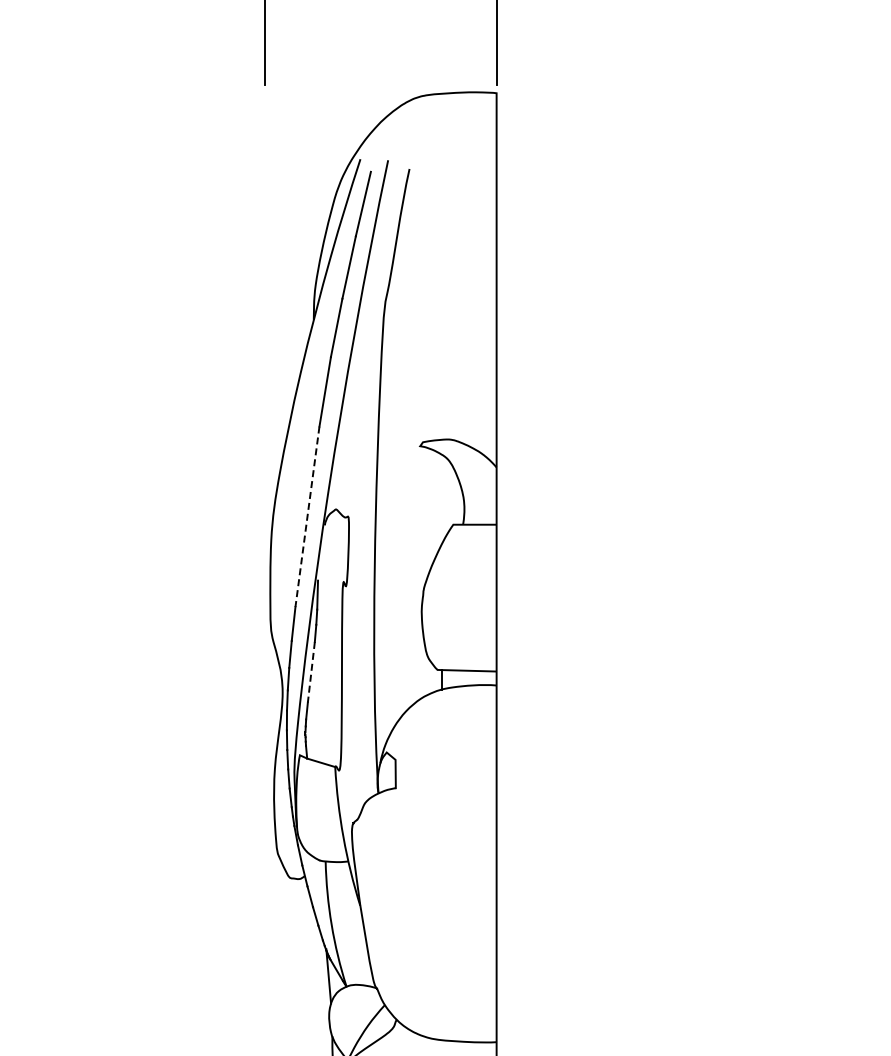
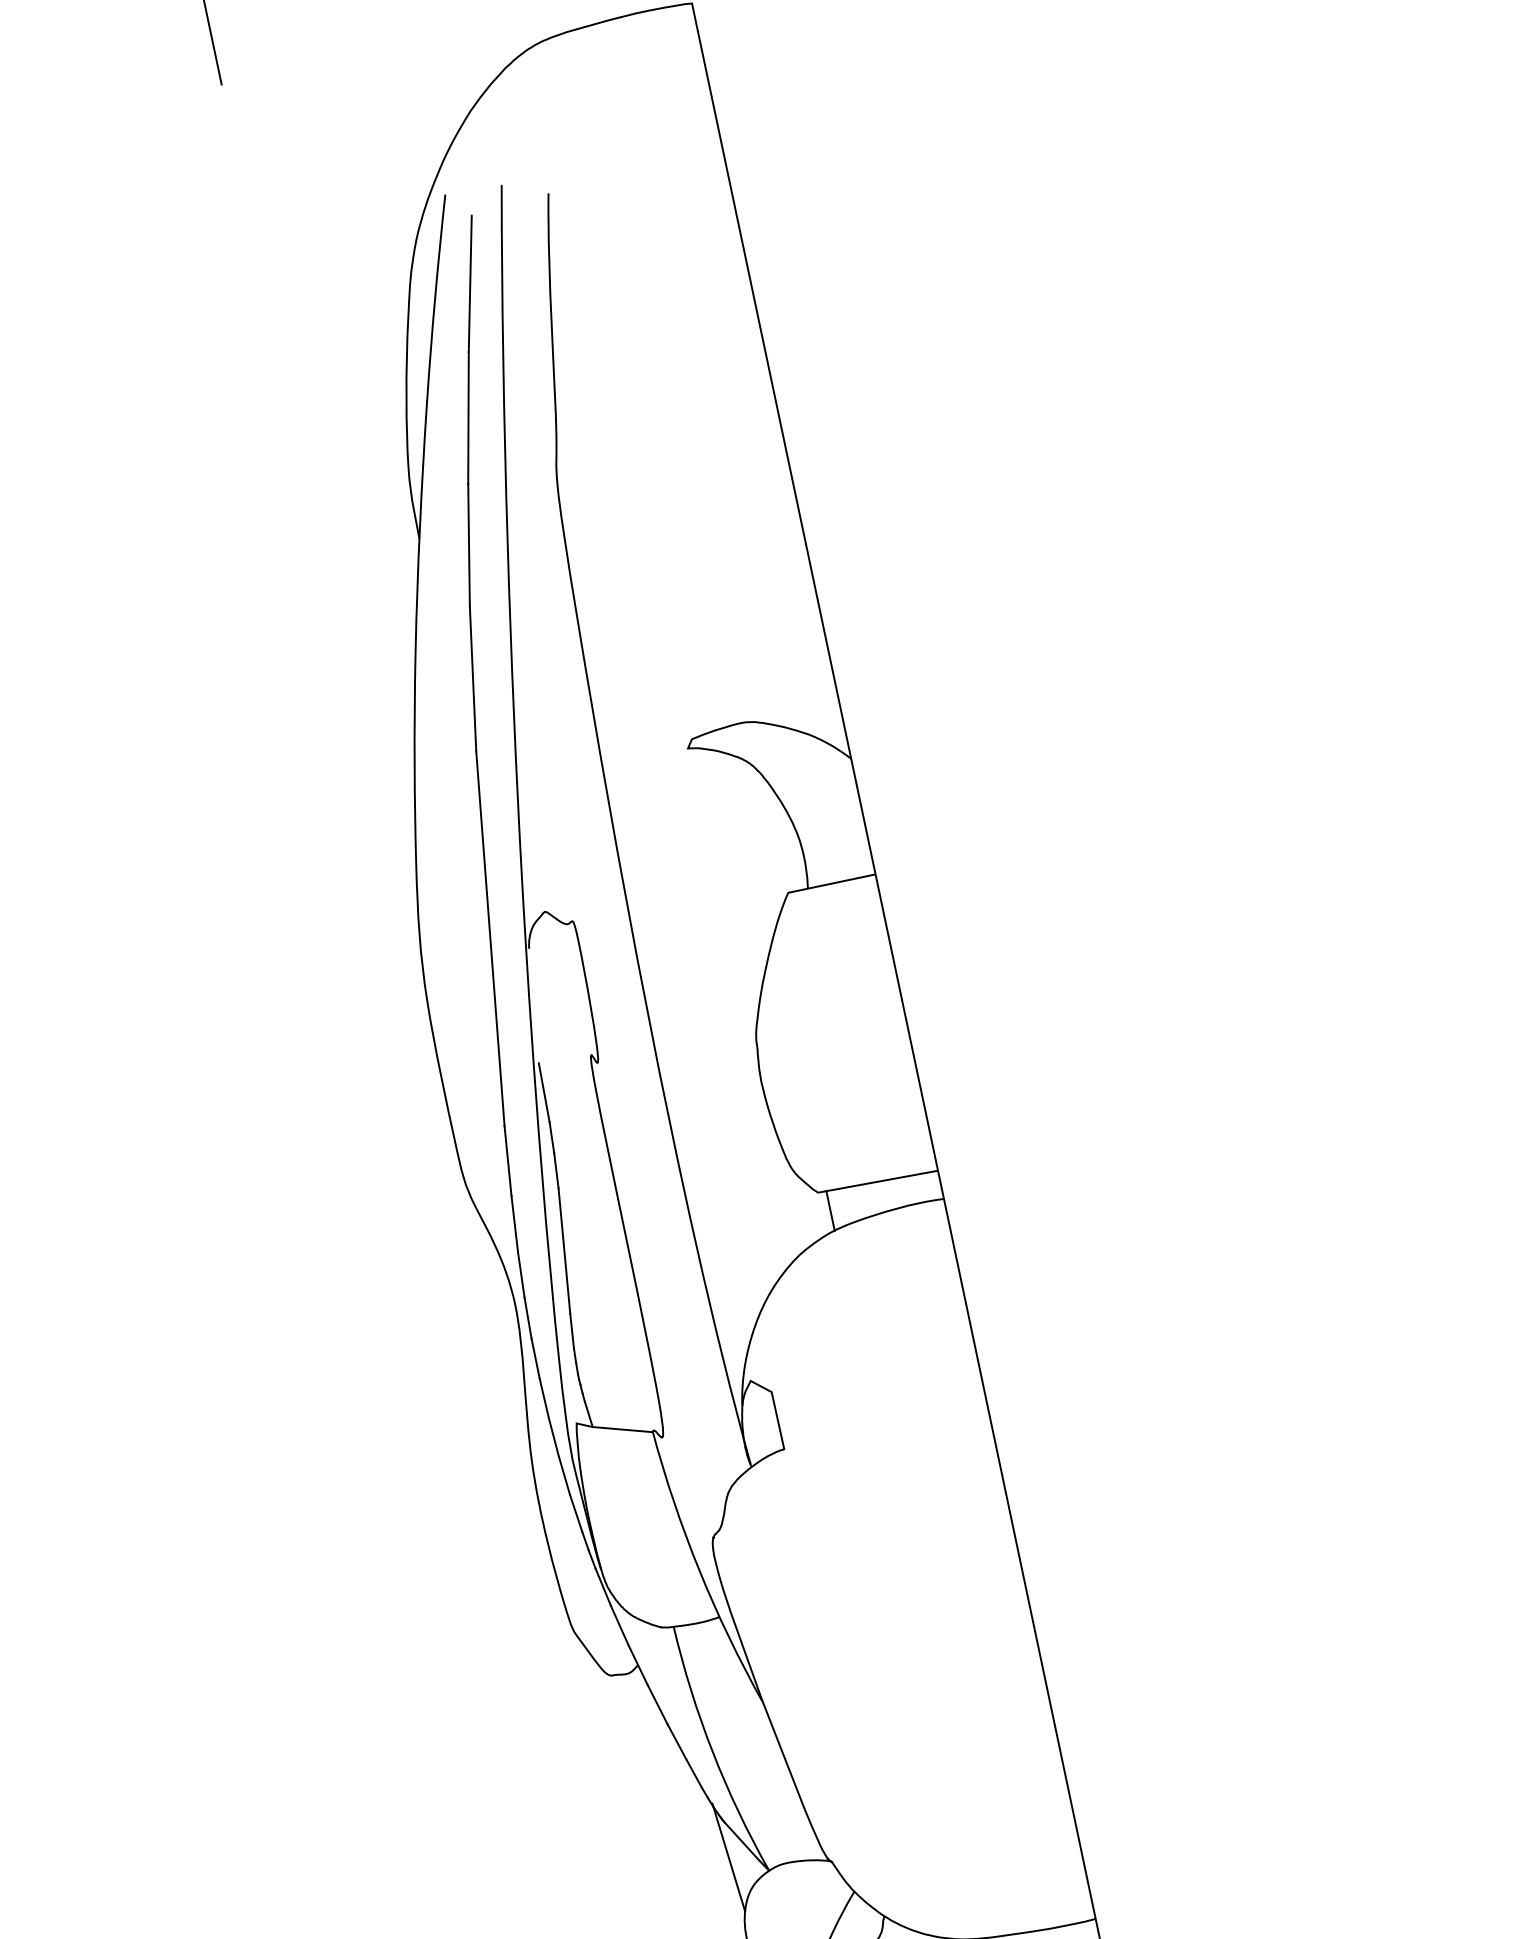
line: (307, 517) -> (490, 940), dashed -> solid
line: (311, 672) -> (564, 1251), dashed -> solid

